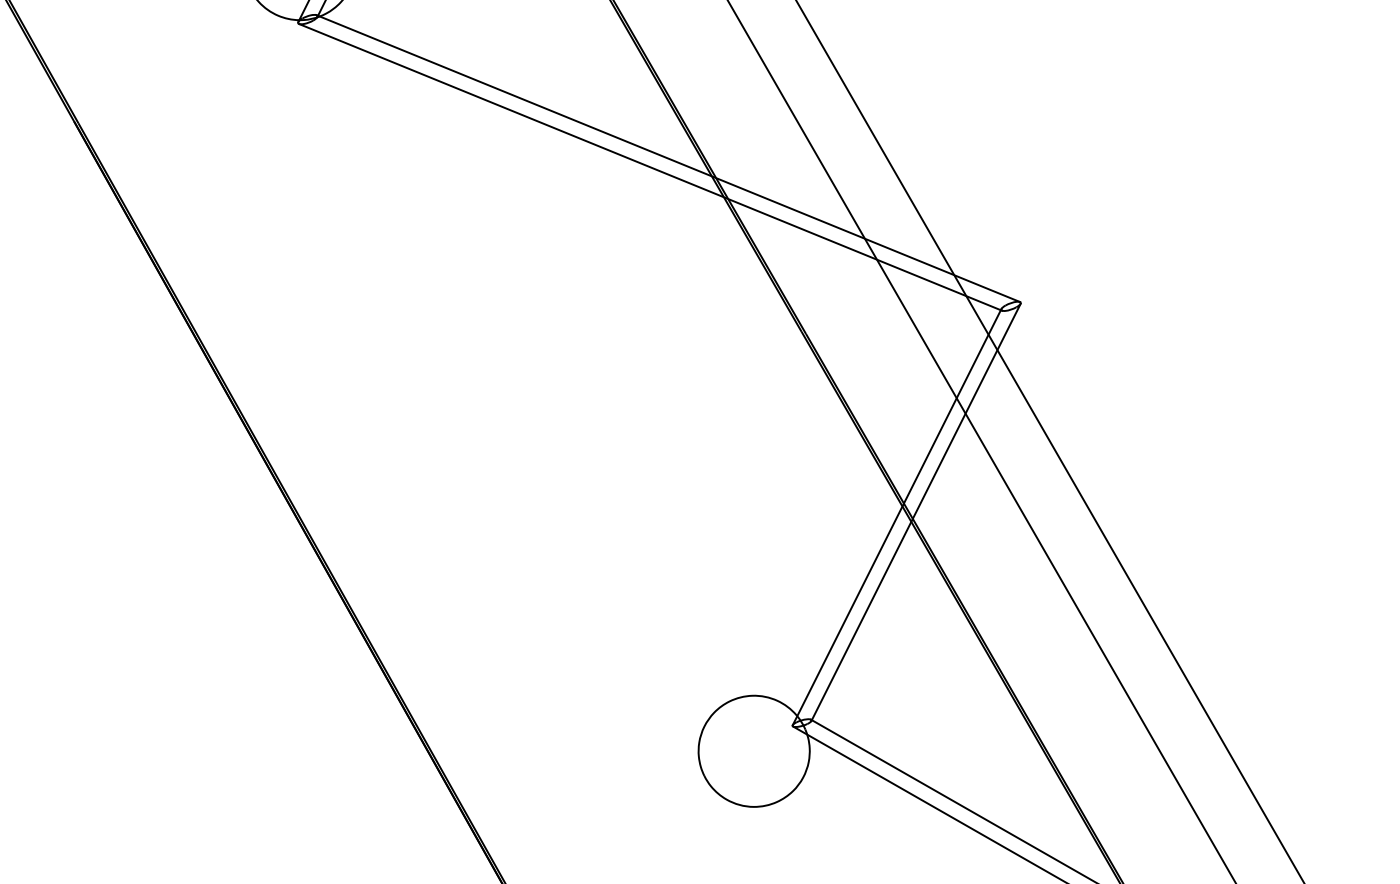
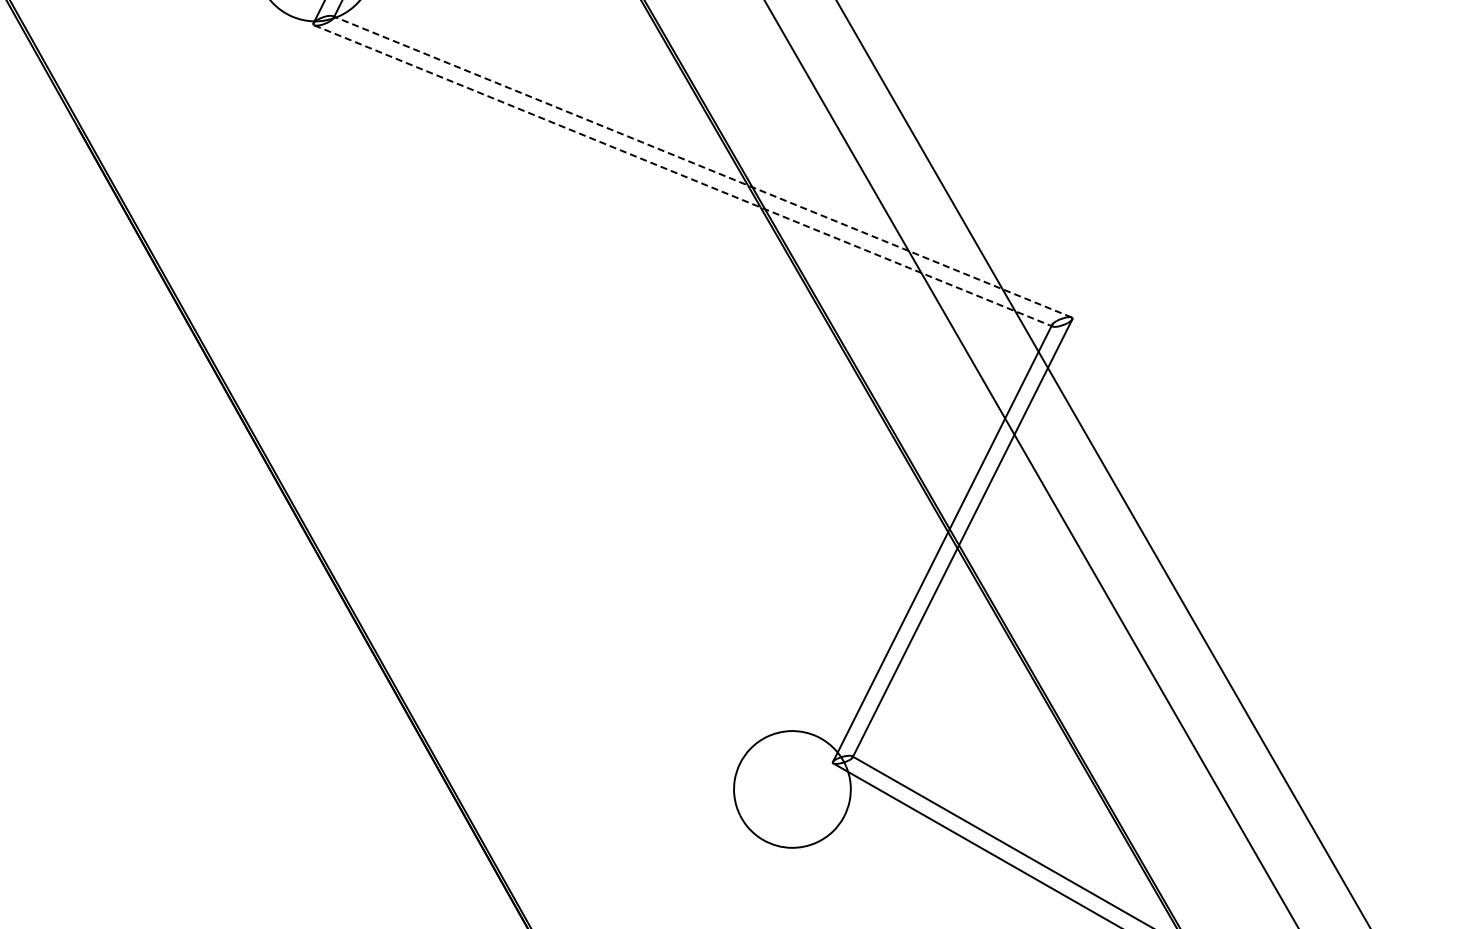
line: (668, 158) -> (702, 166), solid -> dashed
line: (650, 167) -> (683, 176), solid -> dashed

